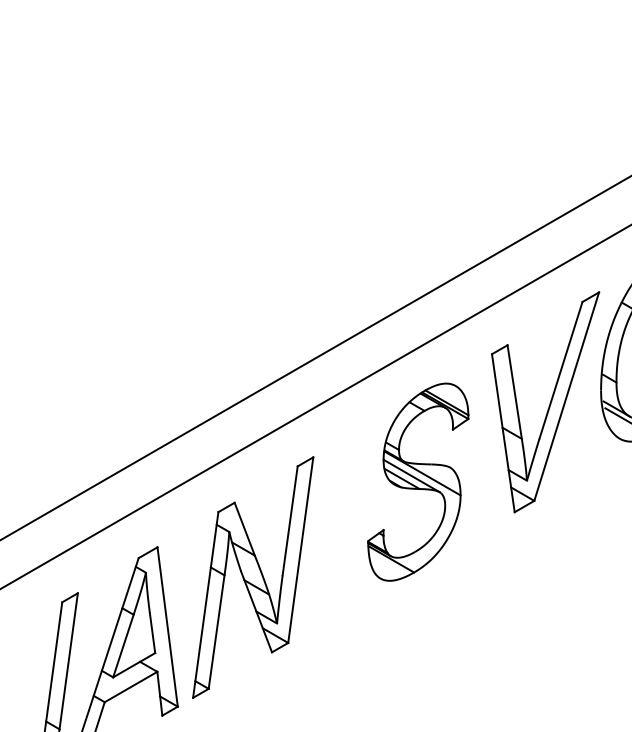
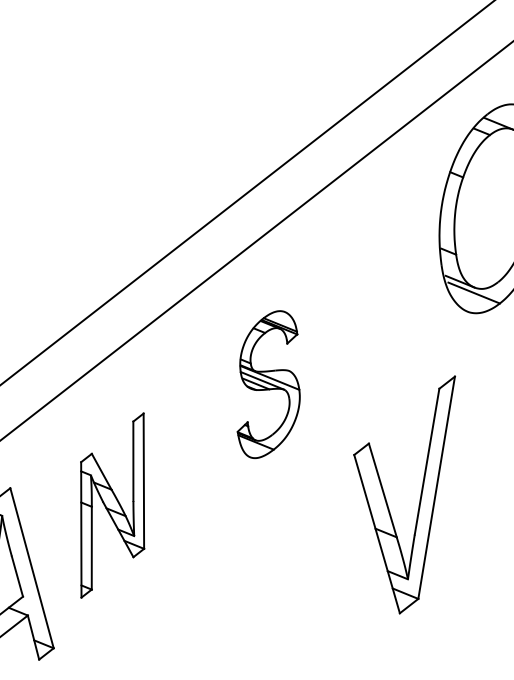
part: (545, 402) -> (415, 496), moved
part: (418, 481) -> (267, 383), size x0.7
part: (253, 577) -> (112, 505), size x0.7

